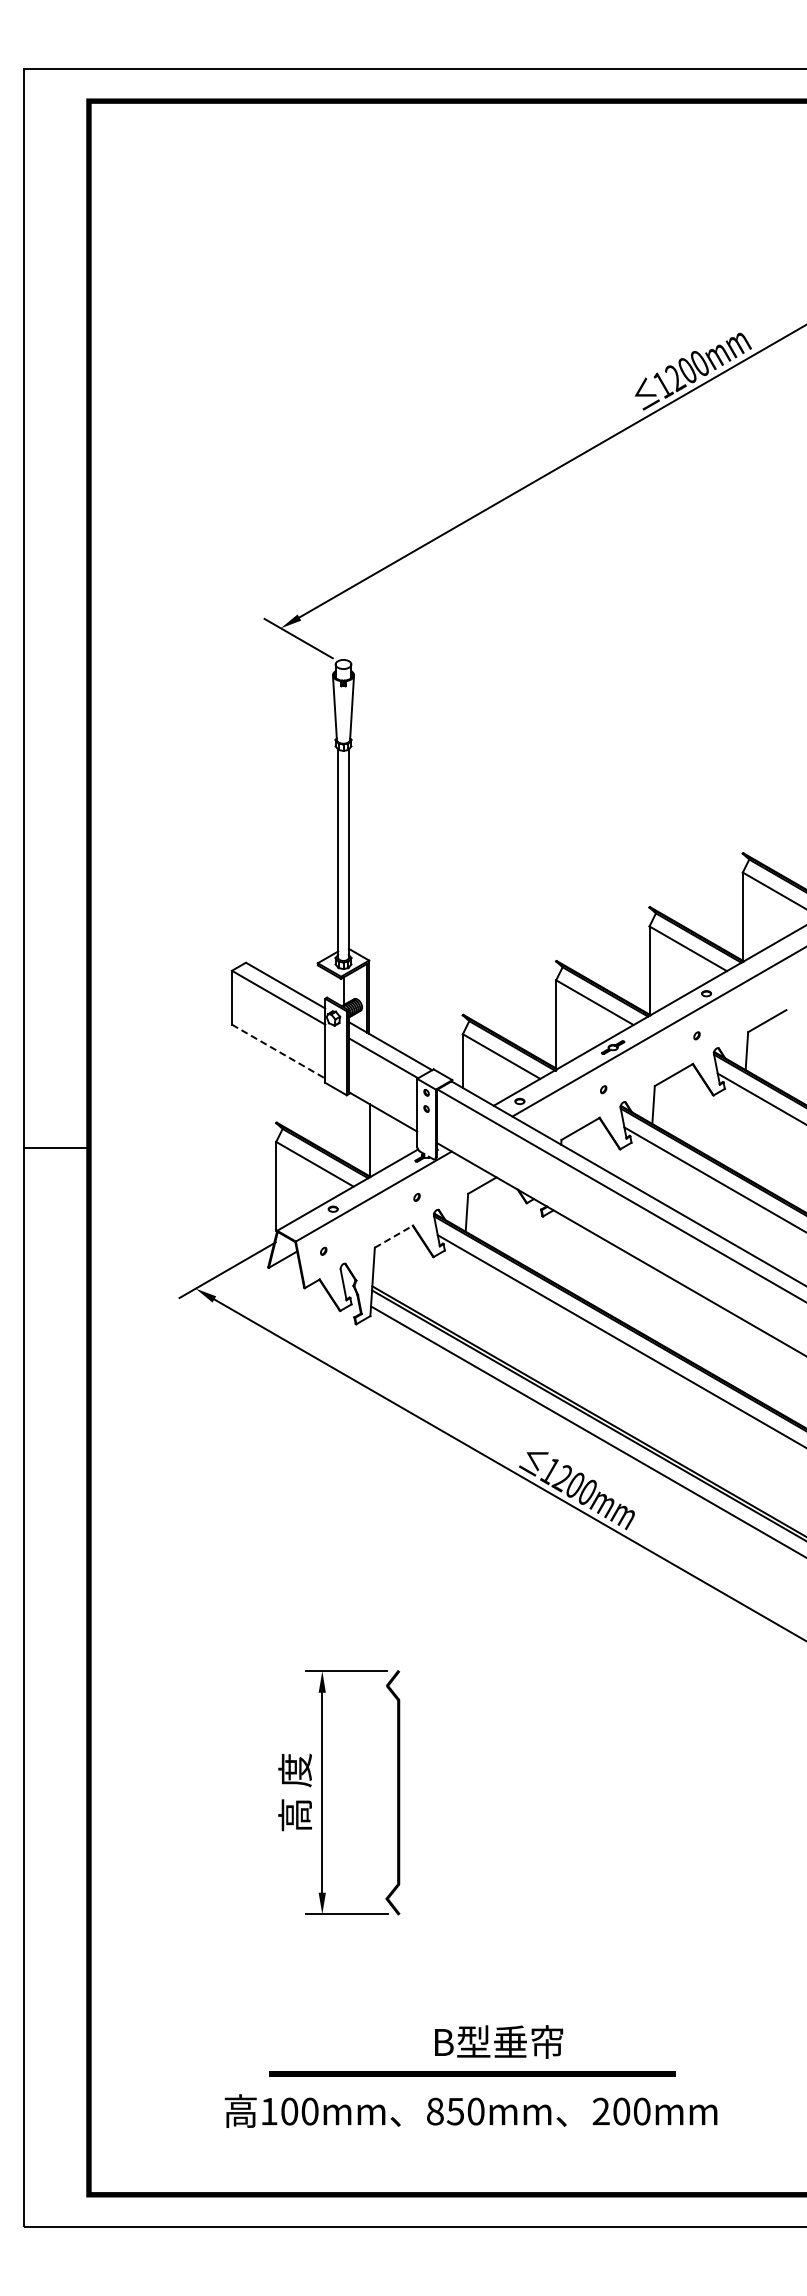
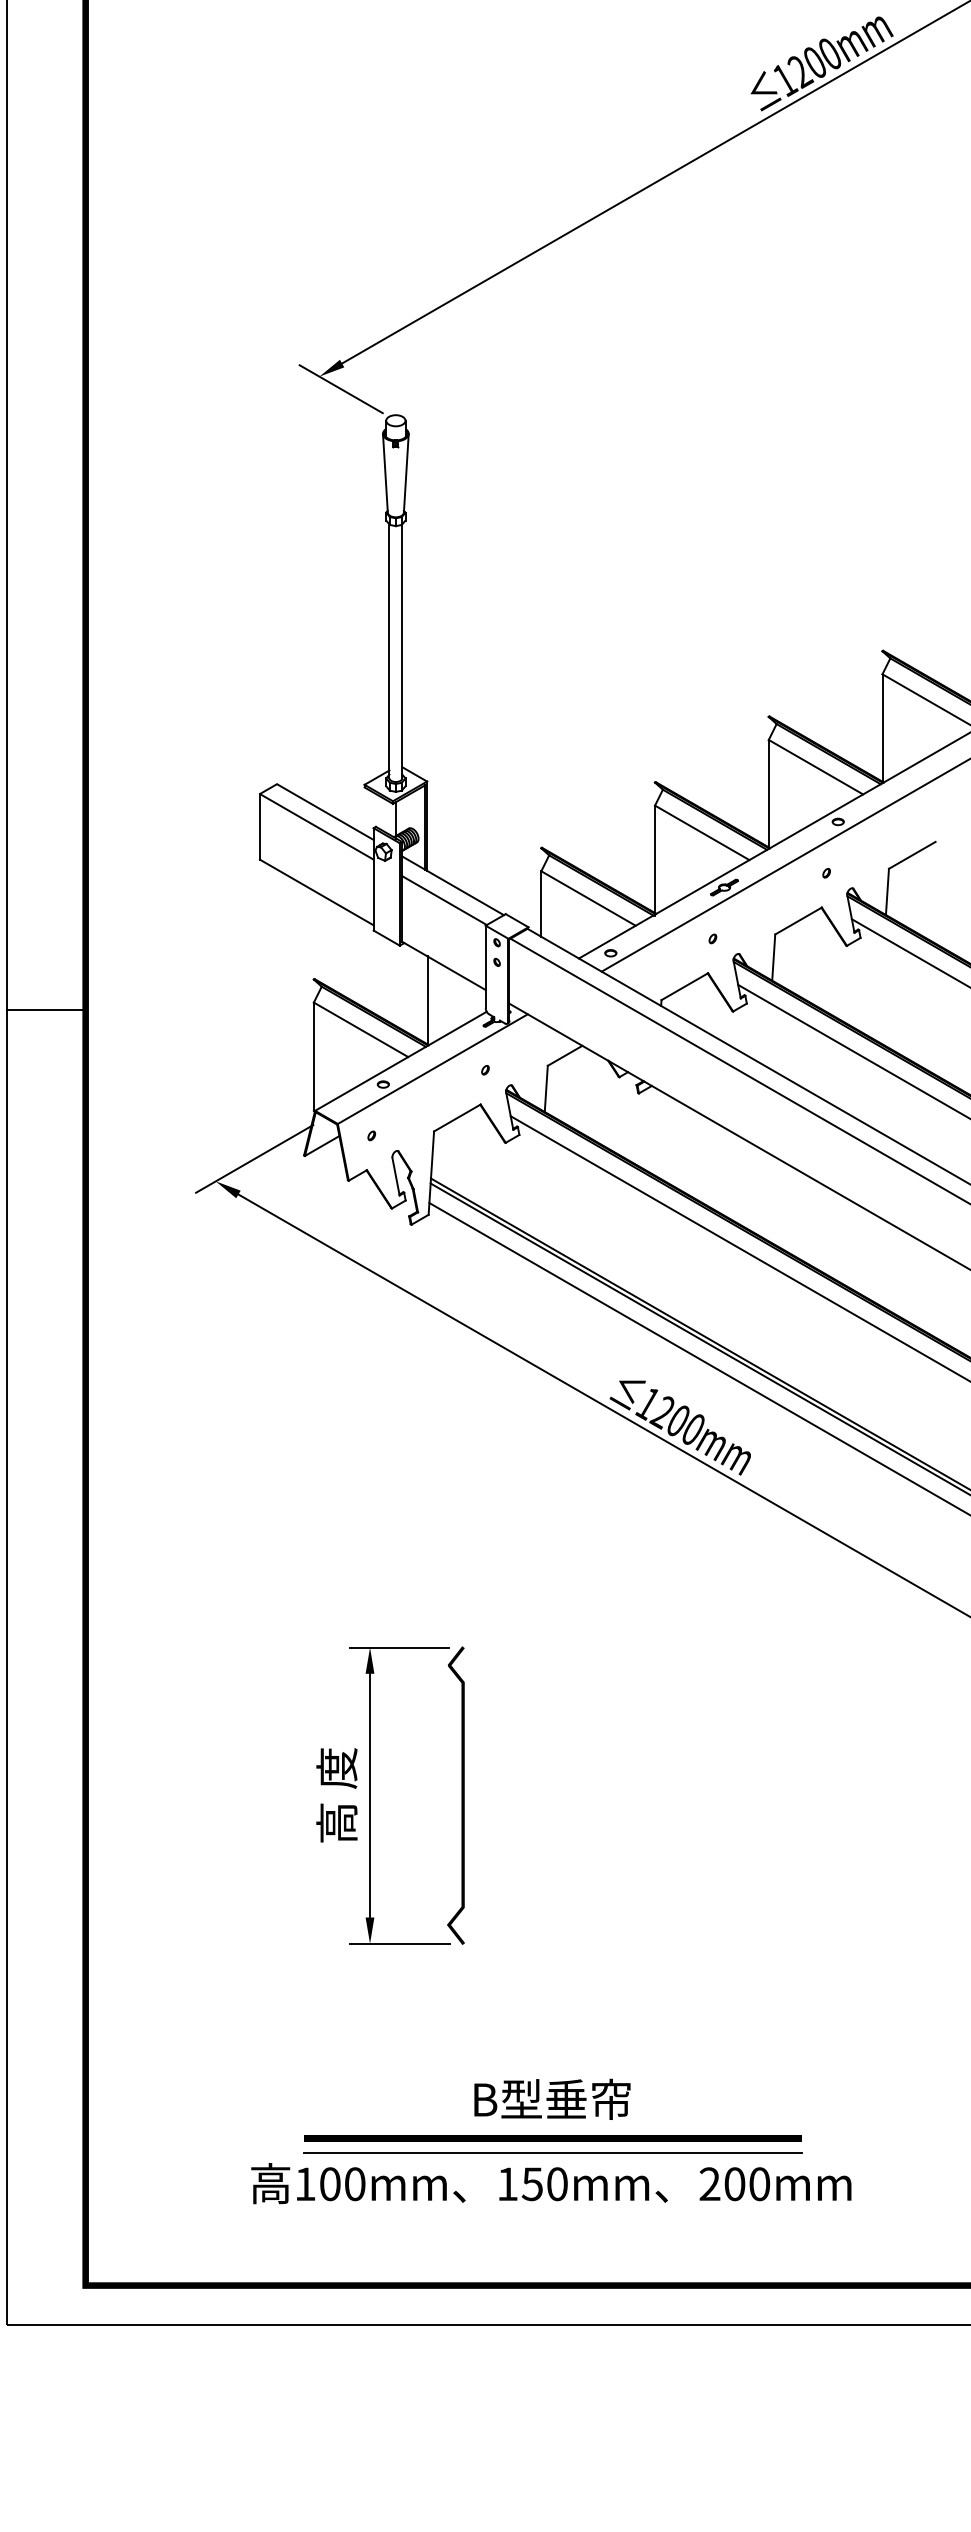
line: (278, 1051) -> (316, 892), dashed -> solid
line: (394, 1236) -> (458, 1117), dashed -> solid
text: (499, 2041) -> (553, 2098), moved
line: (472, 2086) -> (553, 2153), added
text: (435, 2111) -> (507, 2184), 850mm -> 150mm

